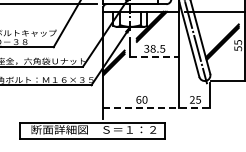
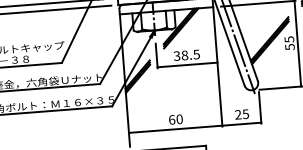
line: (155, 56) -> (188, 64), dashed -> solid
line: (156, 107) -> (194, 127), dashed -> solid

